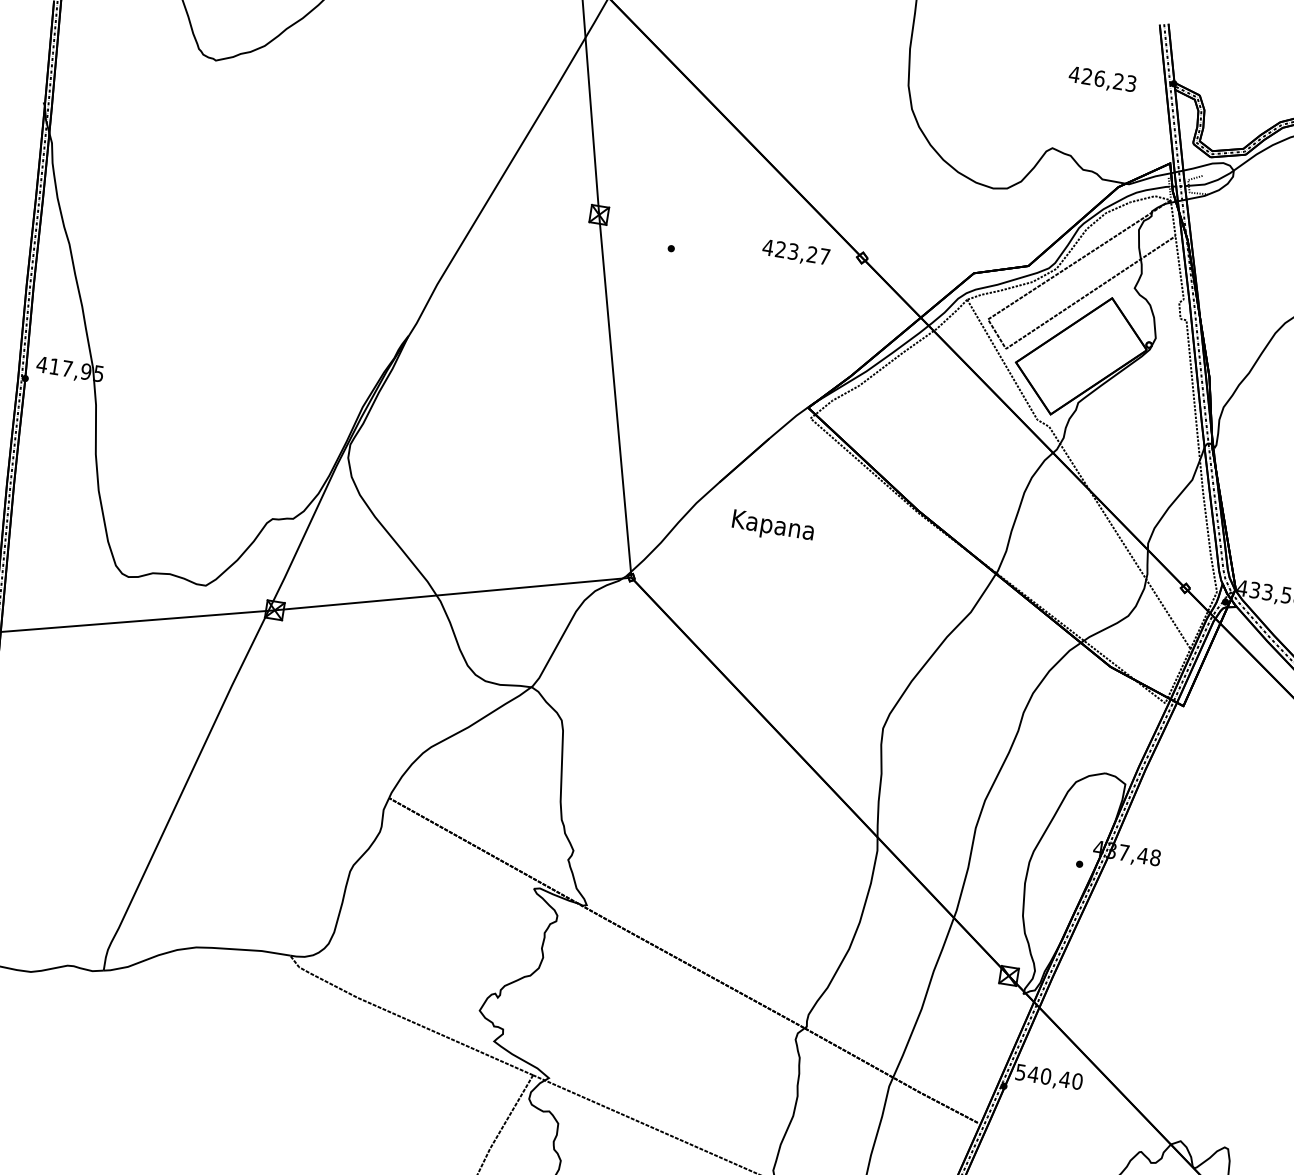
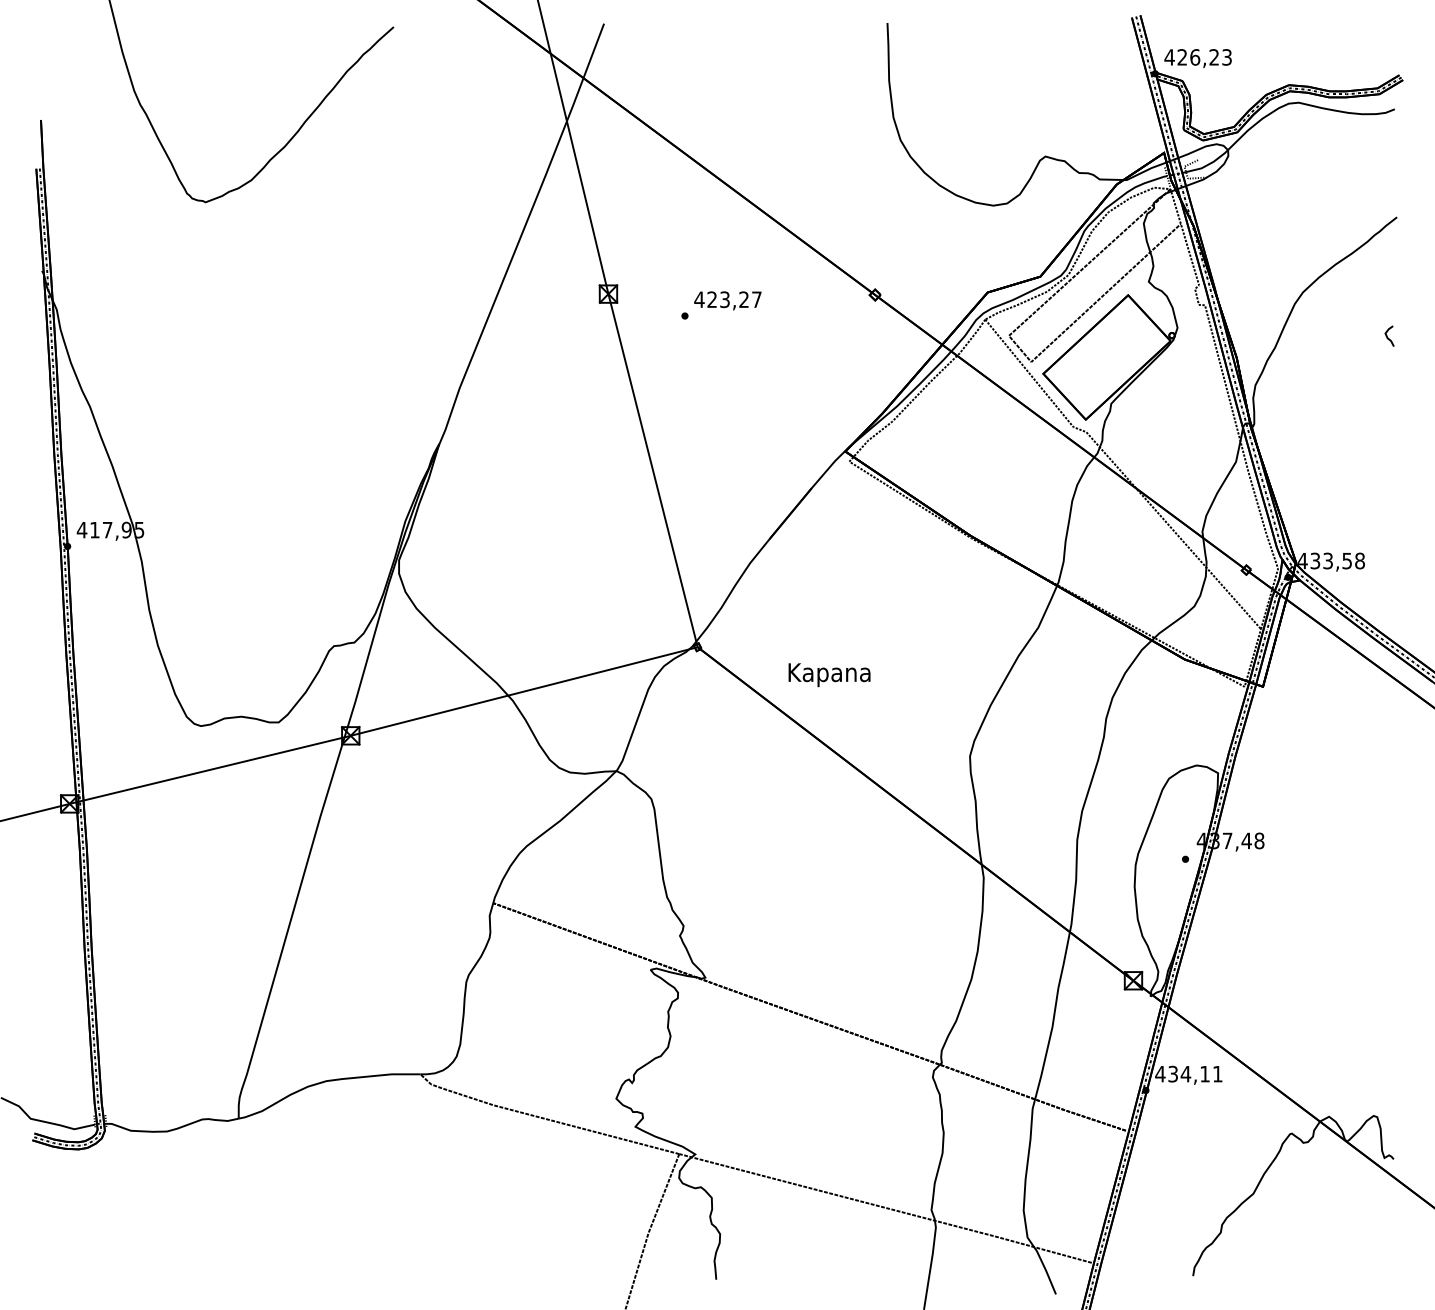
text: (1101, 80) -> (1197, 58), moved
text: (795, 252) -> (727, 300), moved
text: (772, 527) -> (829, 675), moved
text: (1048, 1076) -> (1188, 1073), 540,40 -> 434,11

